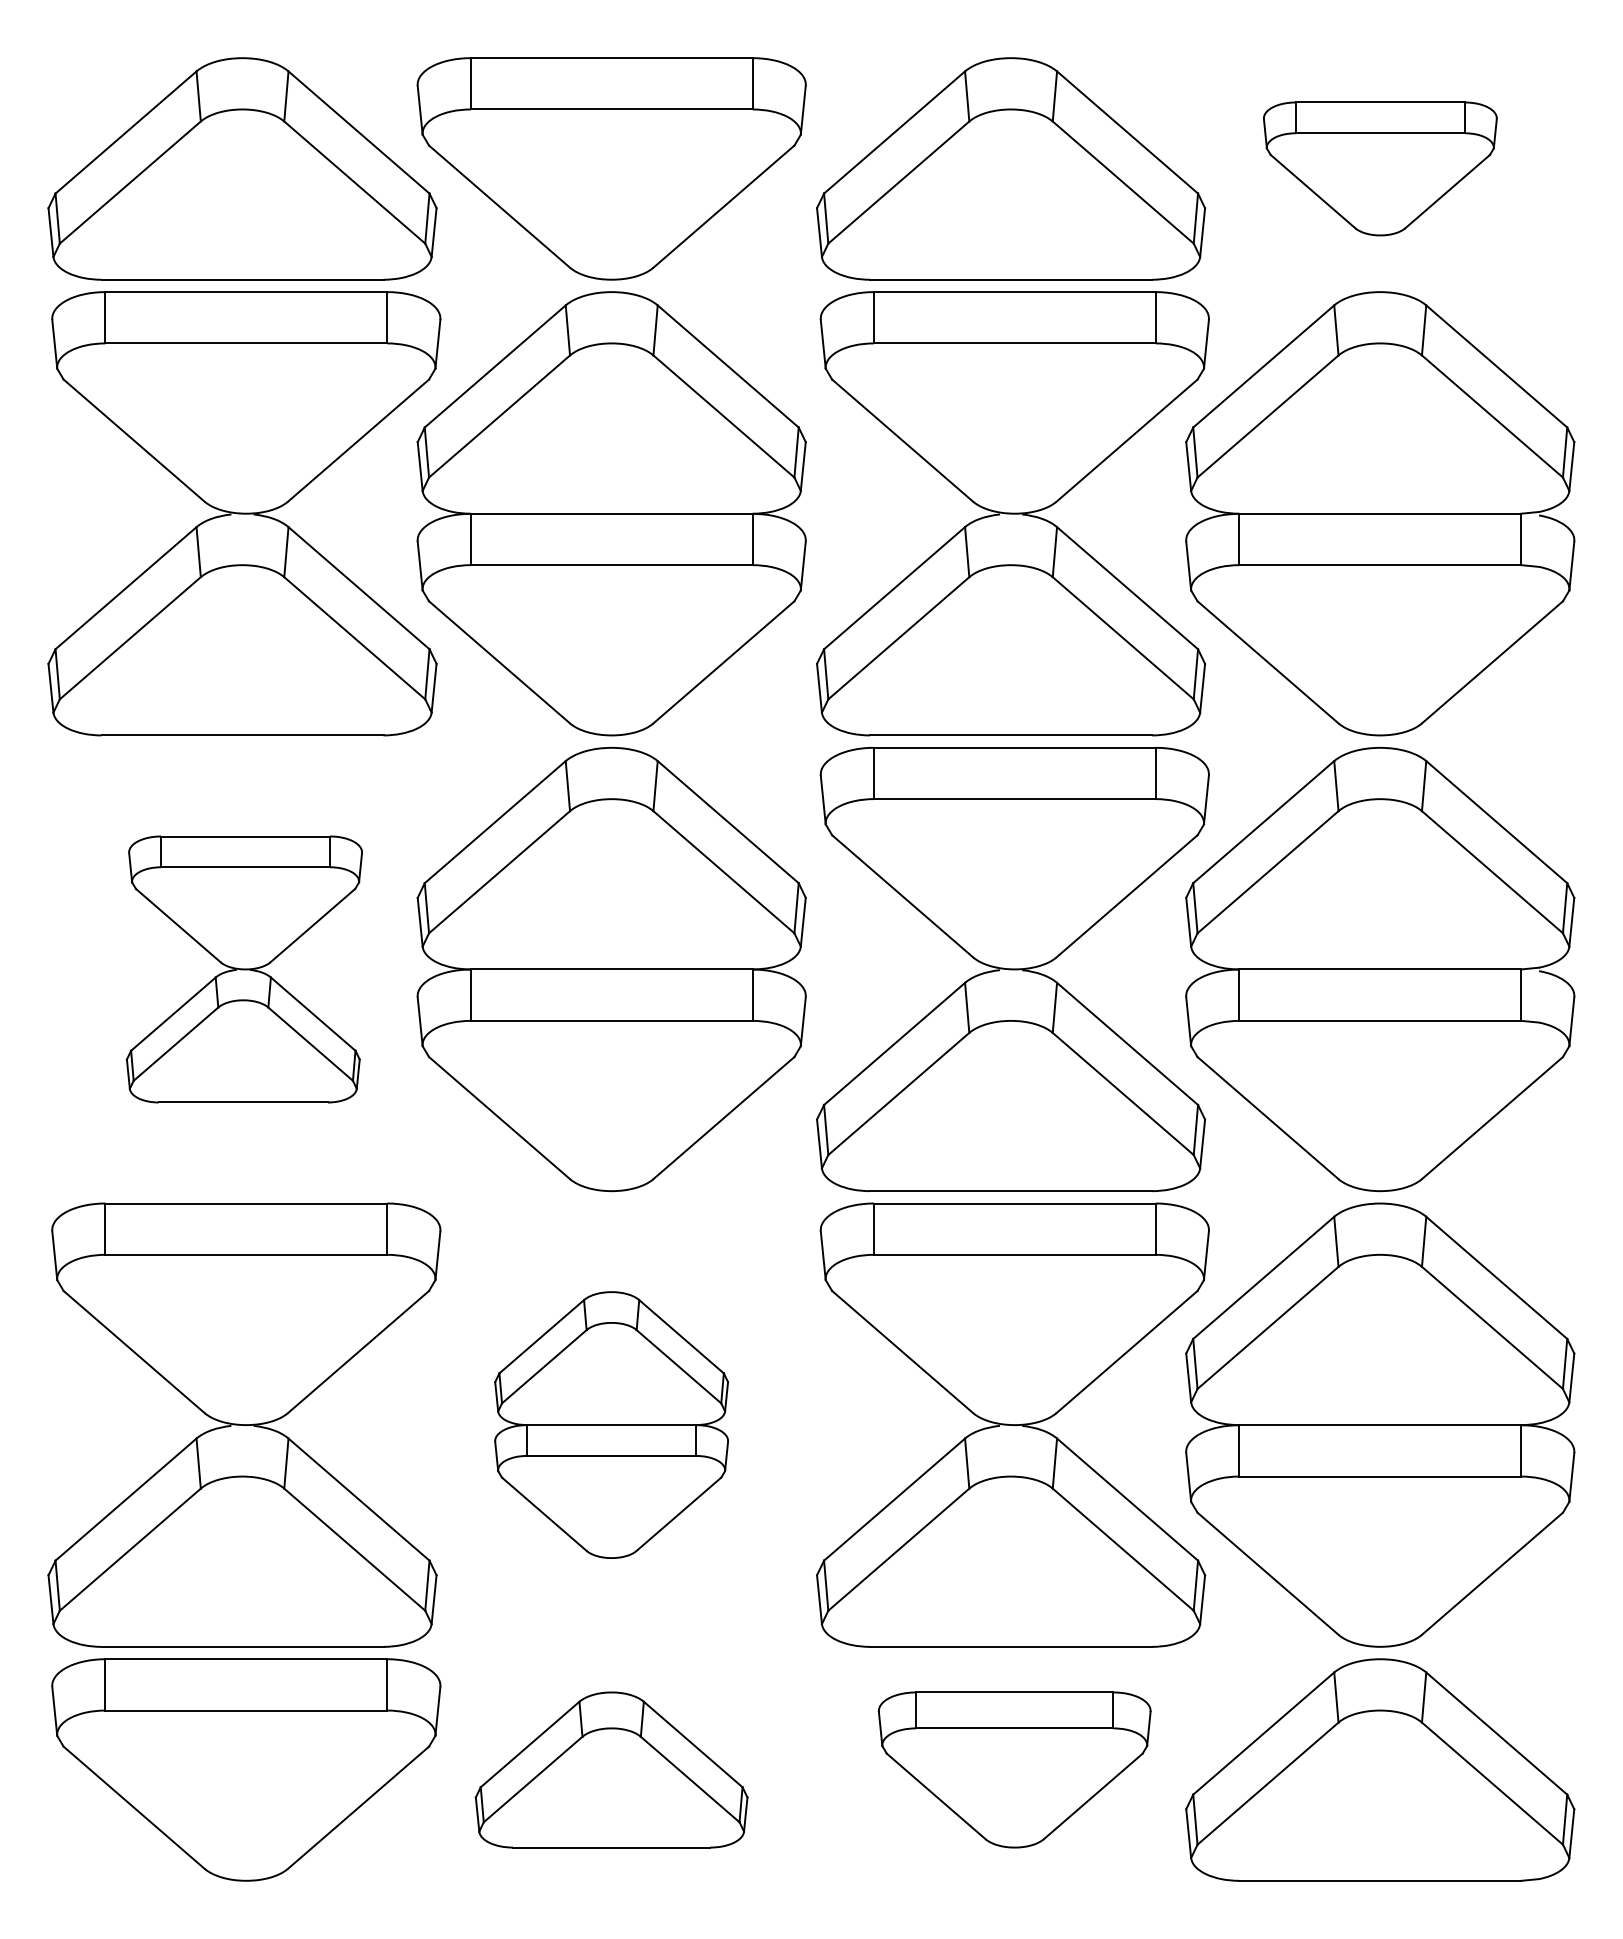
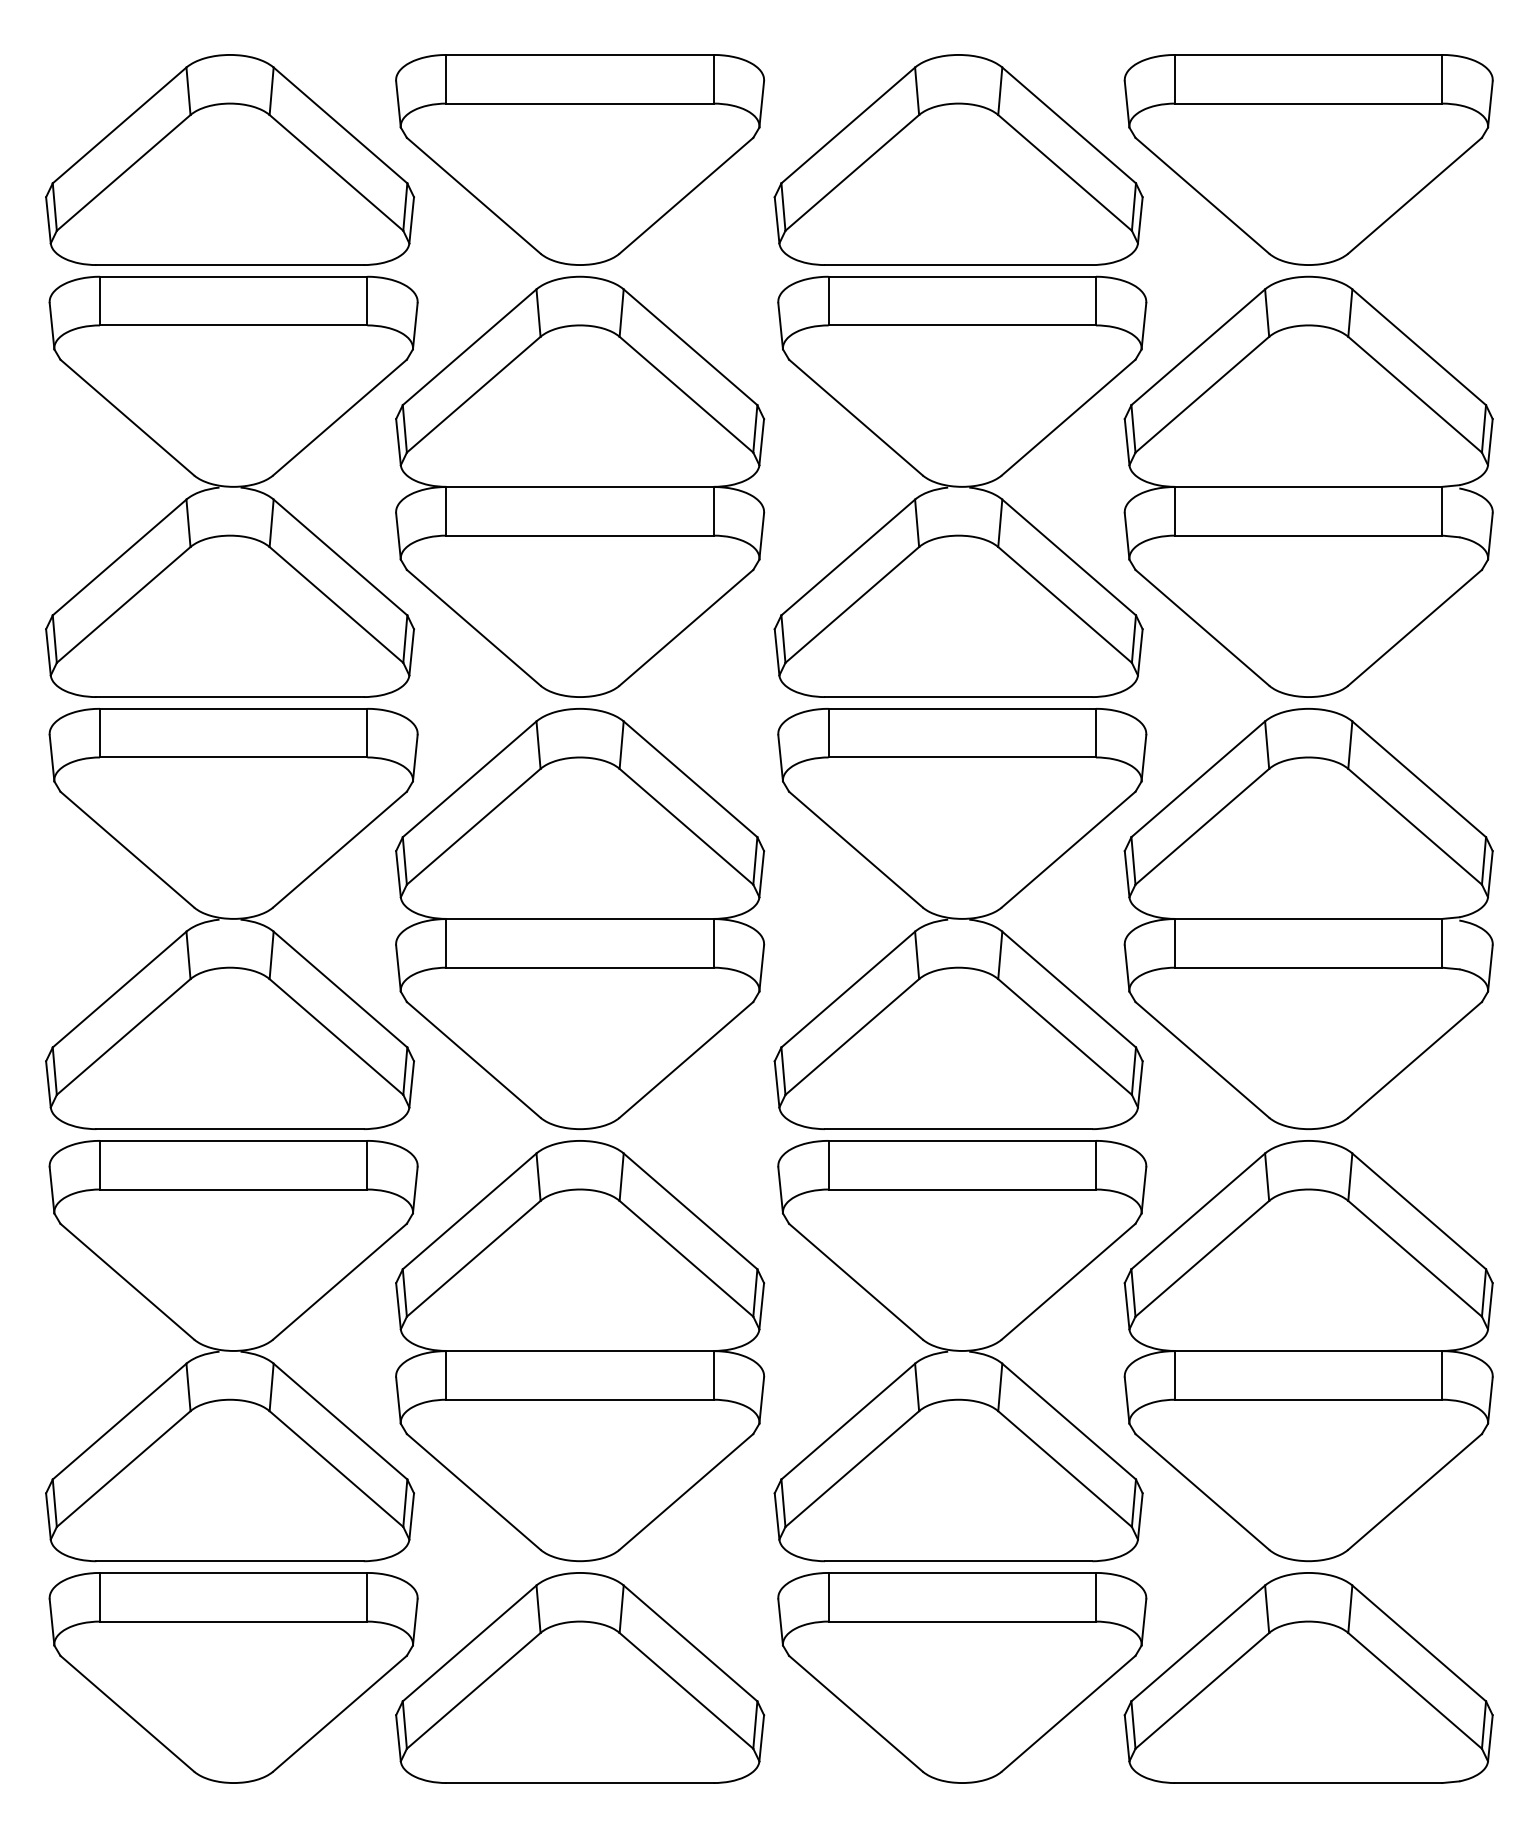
part: (1380, 168) -> (1308, 159), size x1.67
part: (244, 969) -> (231, 919), size x1.67
part: (611, 1424) -> (579, 1350), size x1.67
part: (611, 1769) -> (579, 1677), size x1.43
part: (1014, 1769) -> (961, 1677), size x1.43

